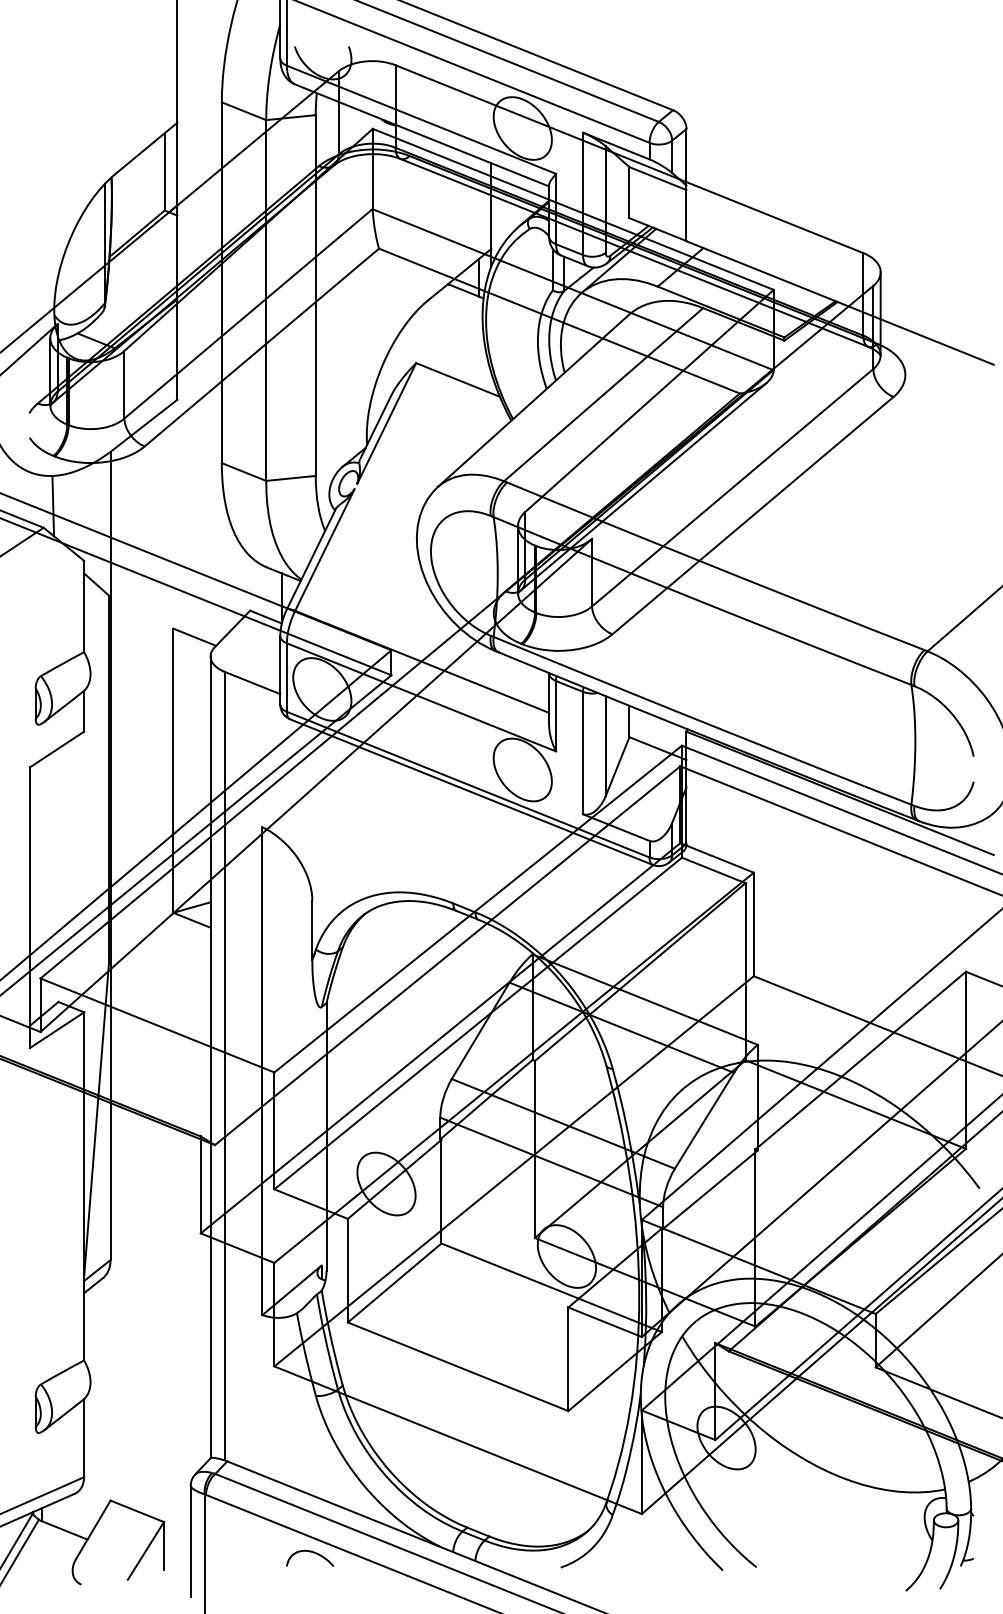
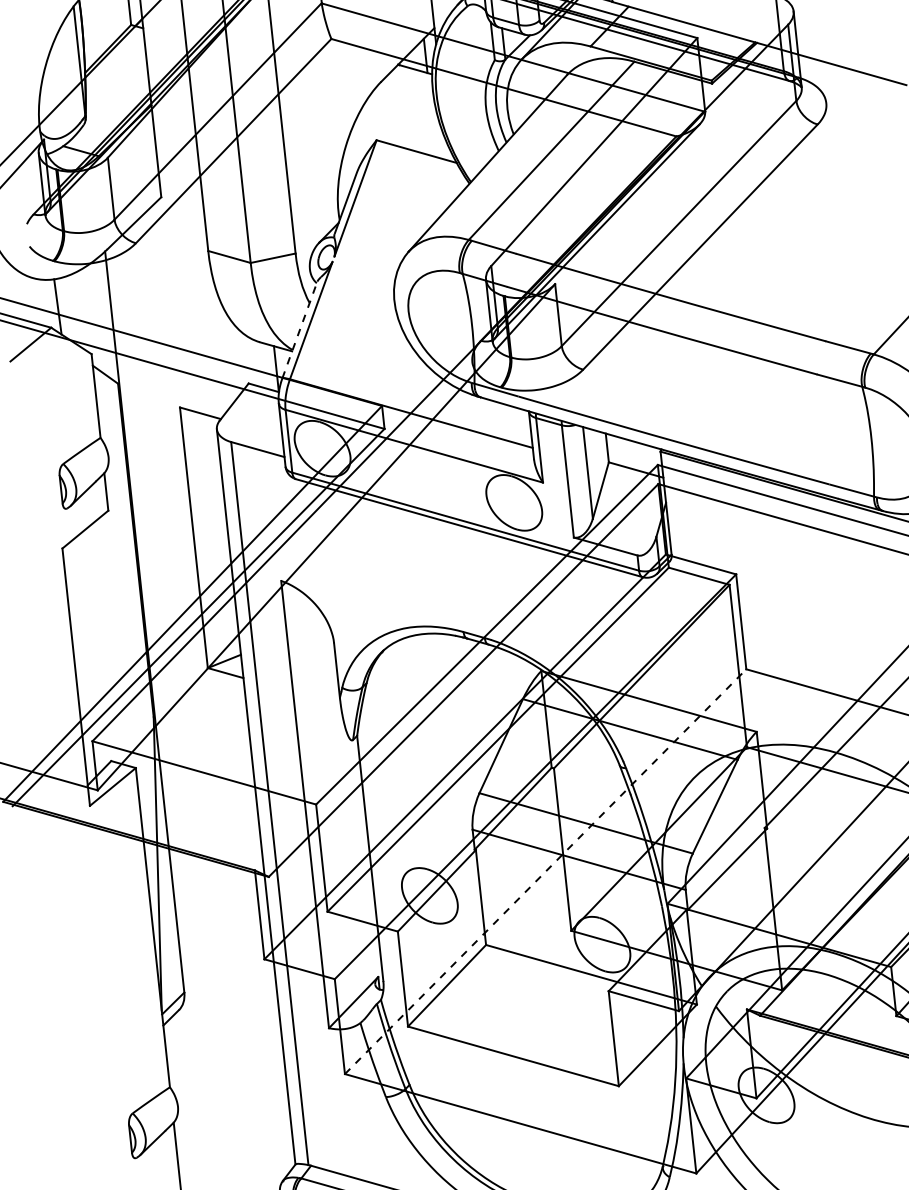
line: (311, 558) -> (299, 329), solid -> dashed
line: (514, 1171) -> (546, 871), solid -> dashed

